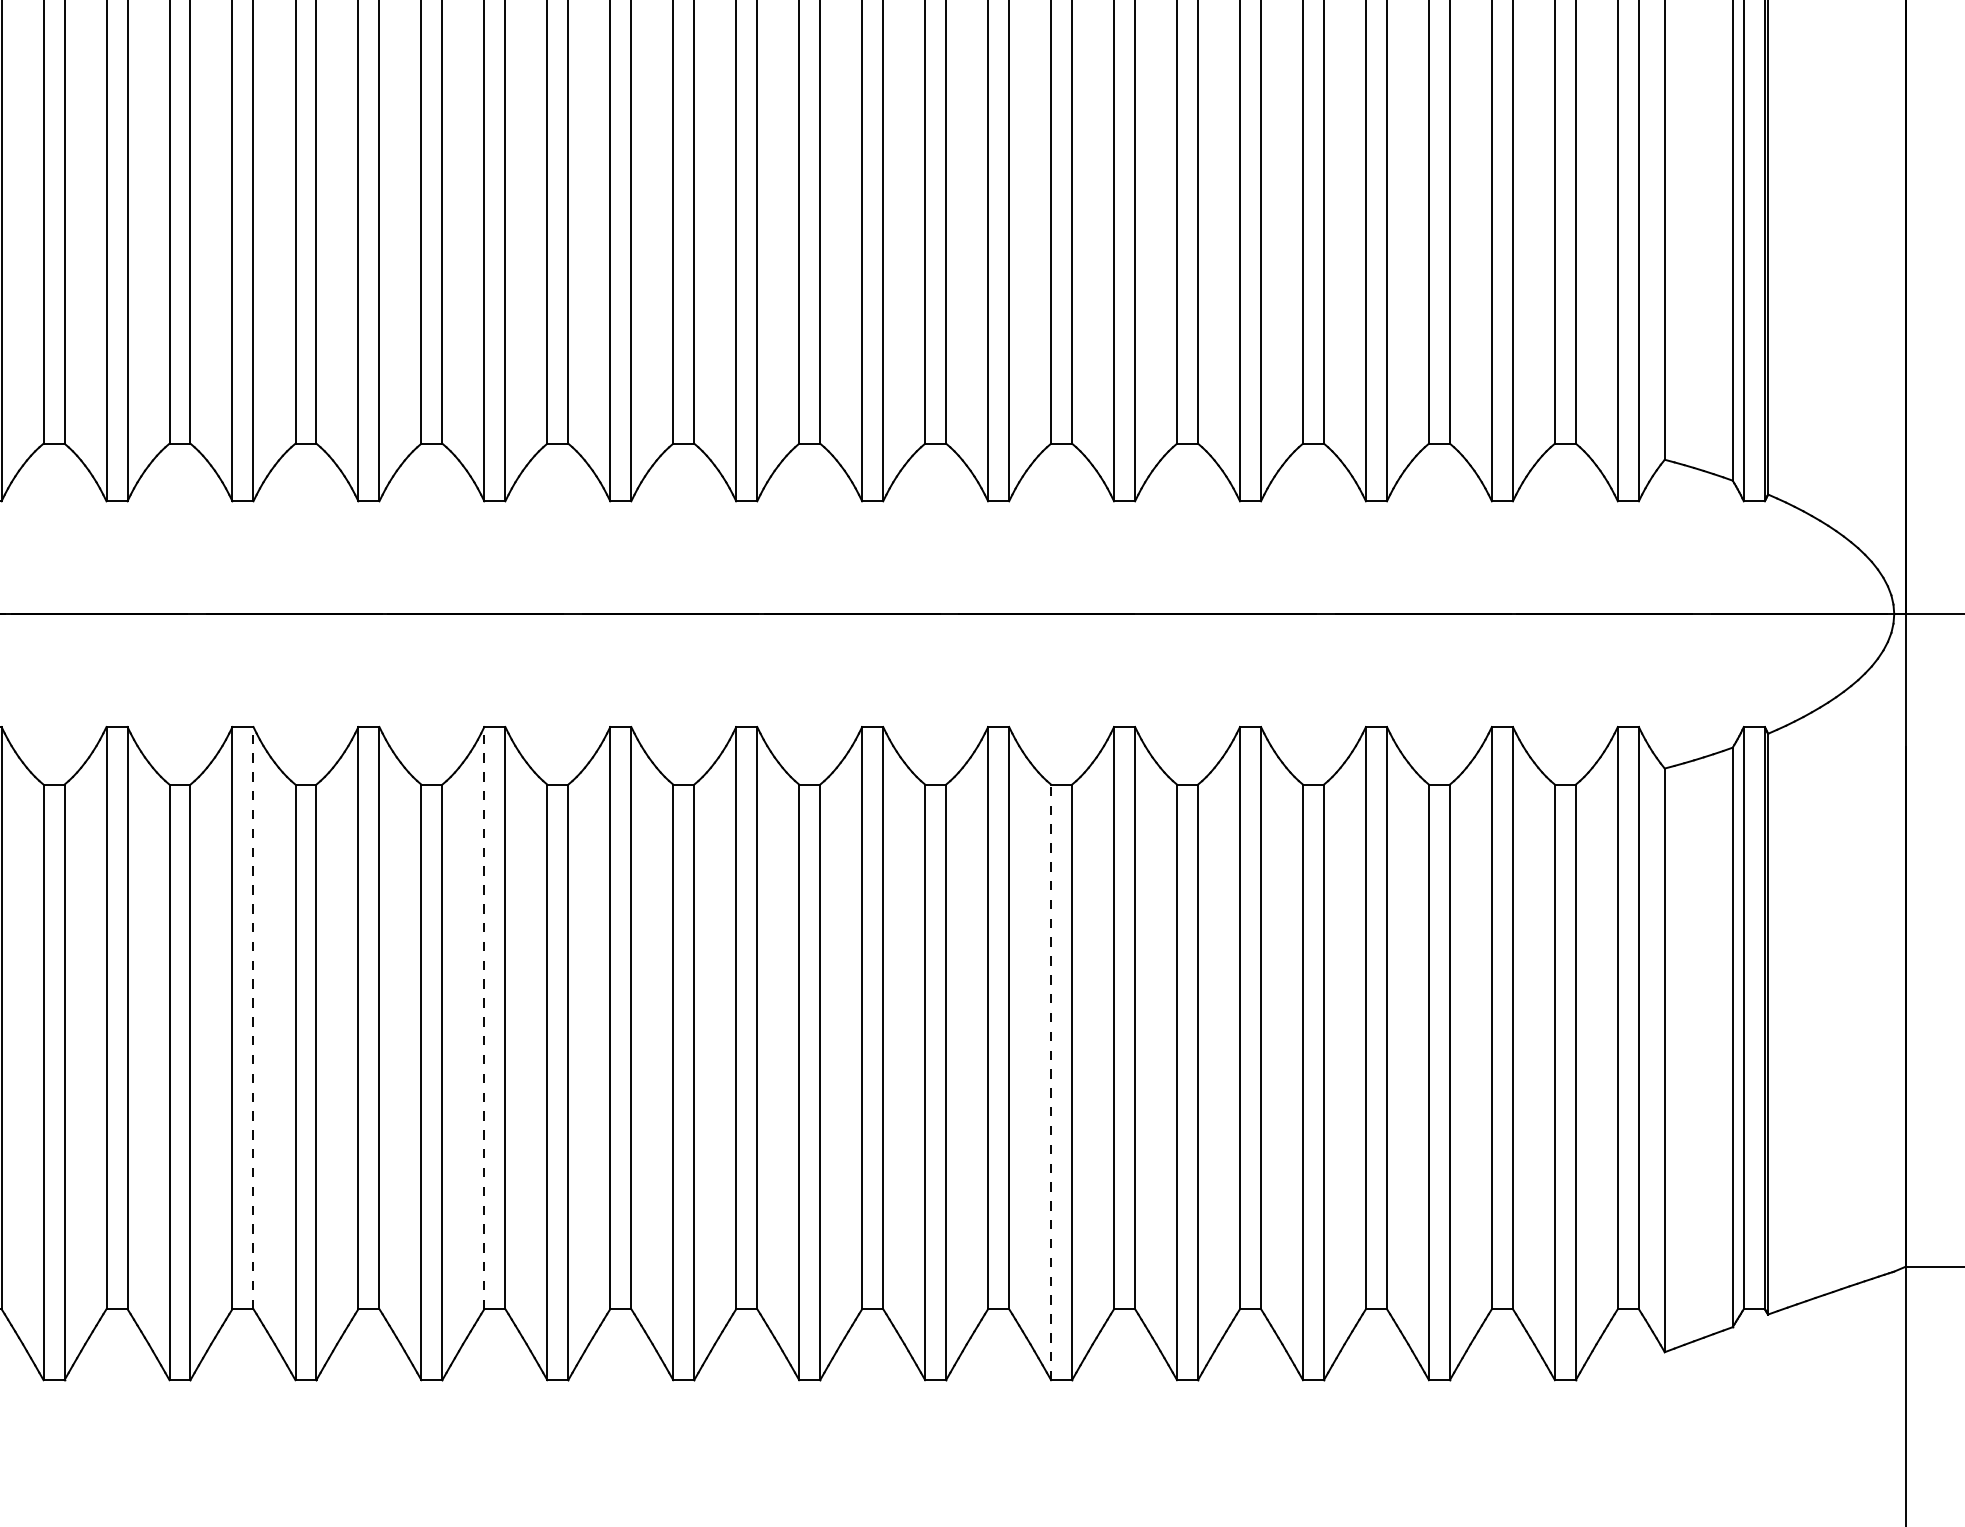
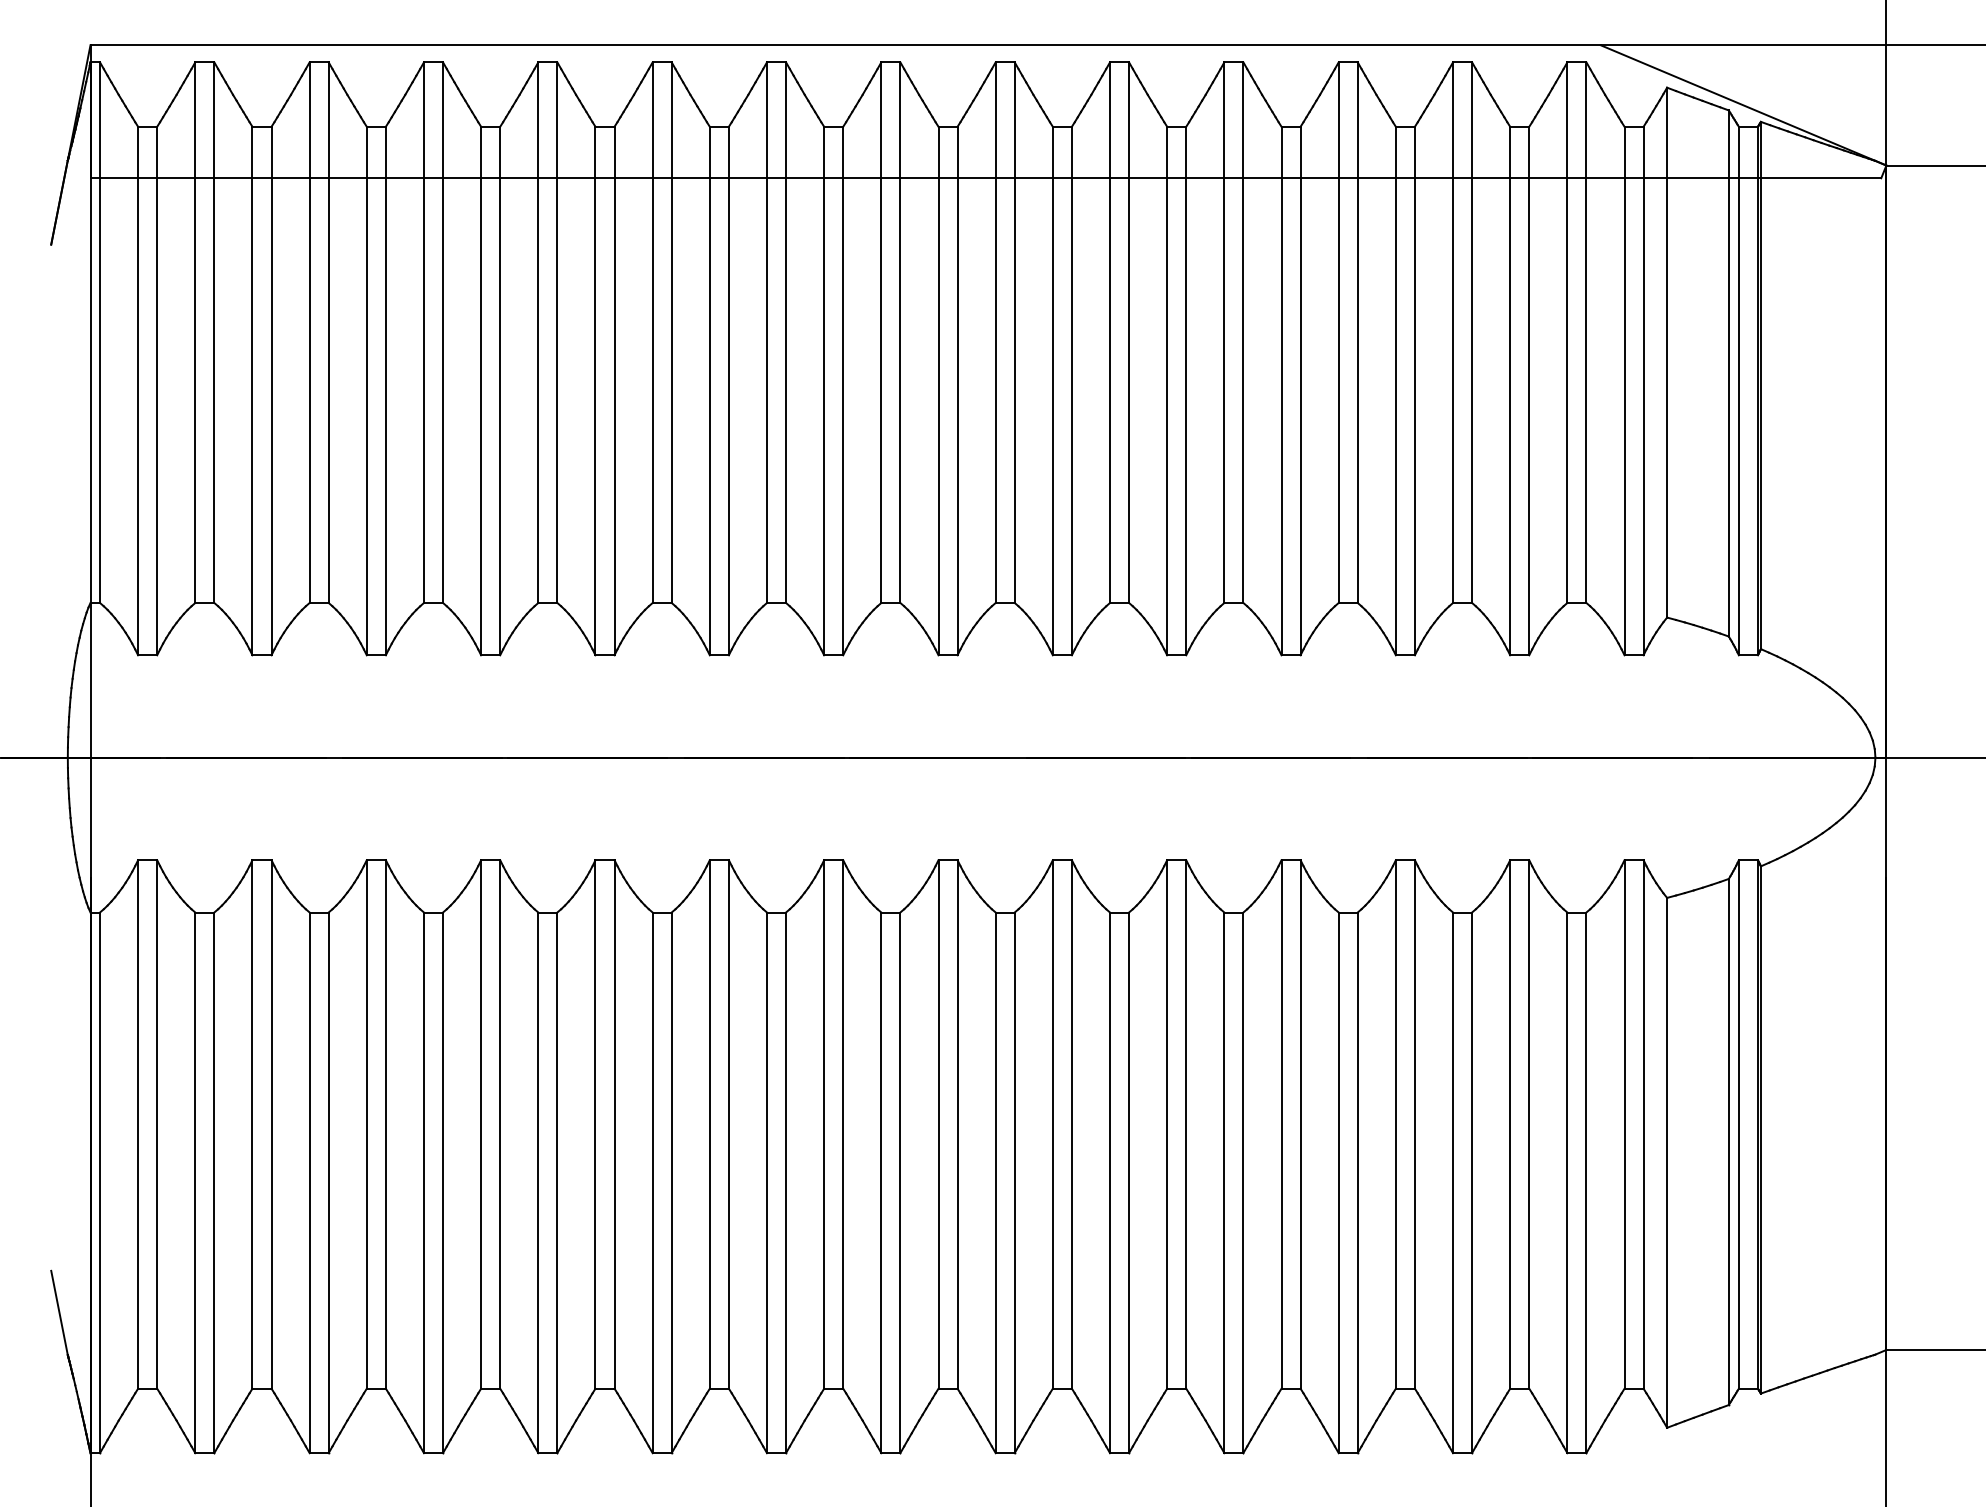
line: (253, 1017) -> (385, 1123), dashed -> solid
line: (484, 1017) -> (595, 1123), dashed -> solid
line: (1051, 1082) -> (1110, 1182), dashed -> solid

